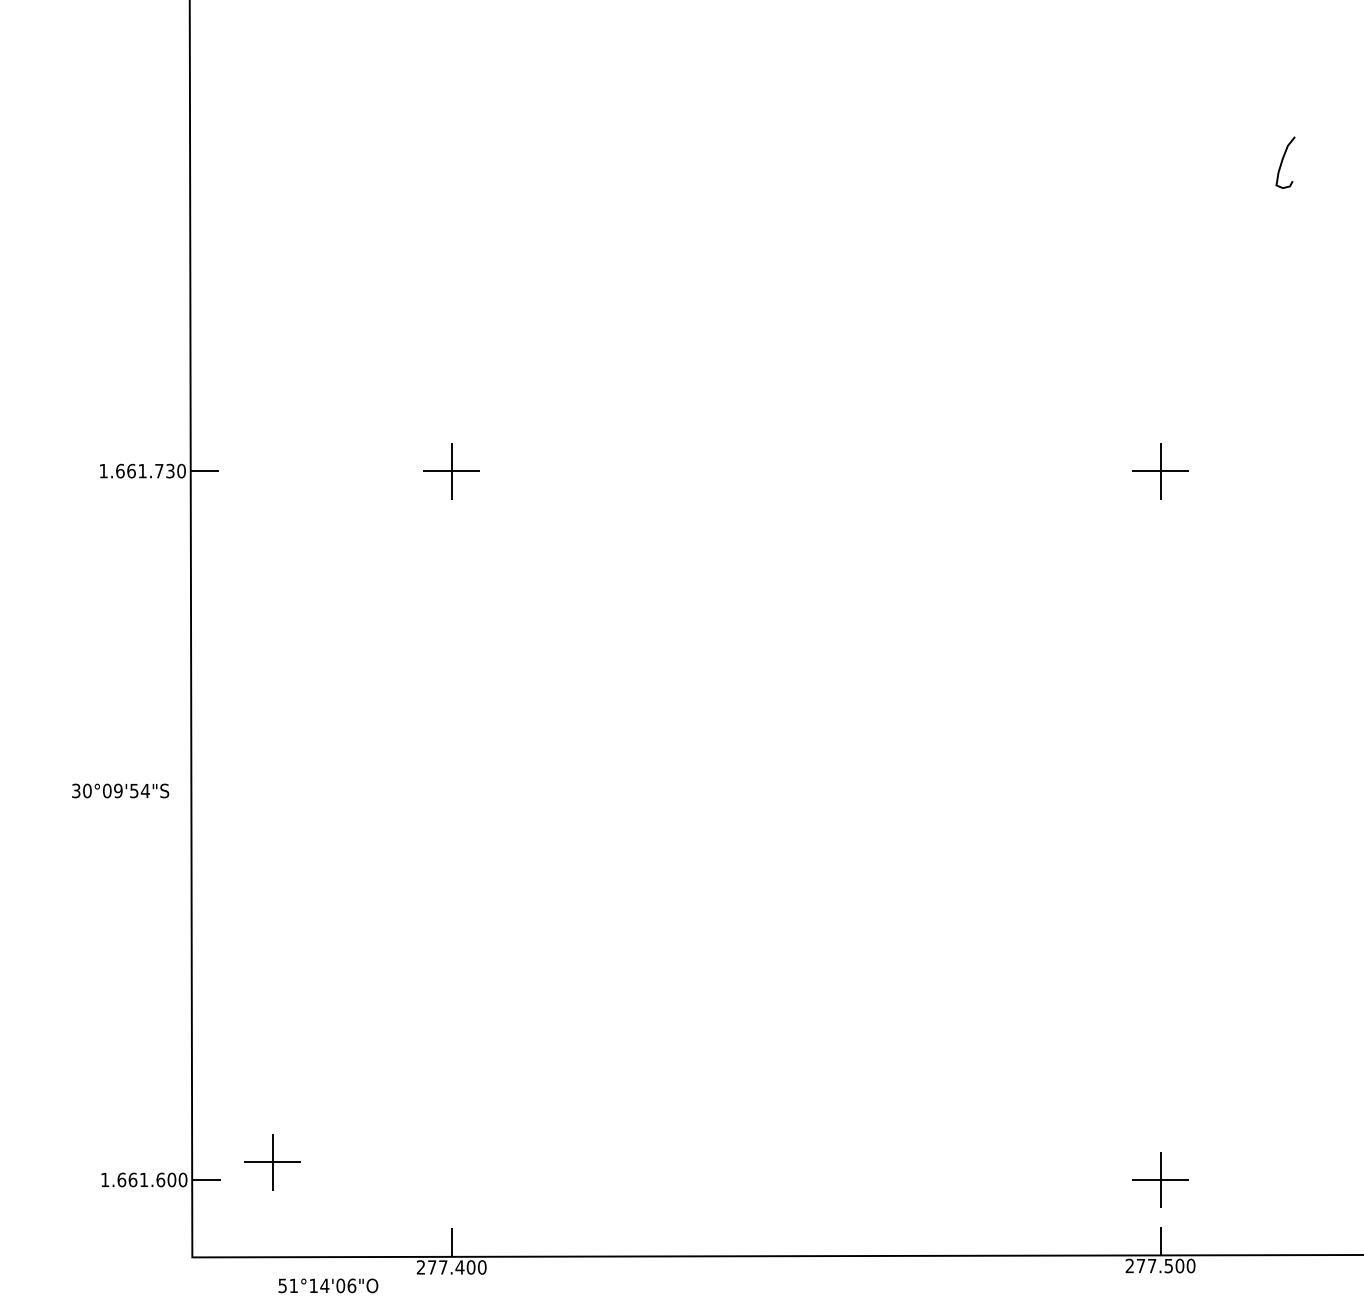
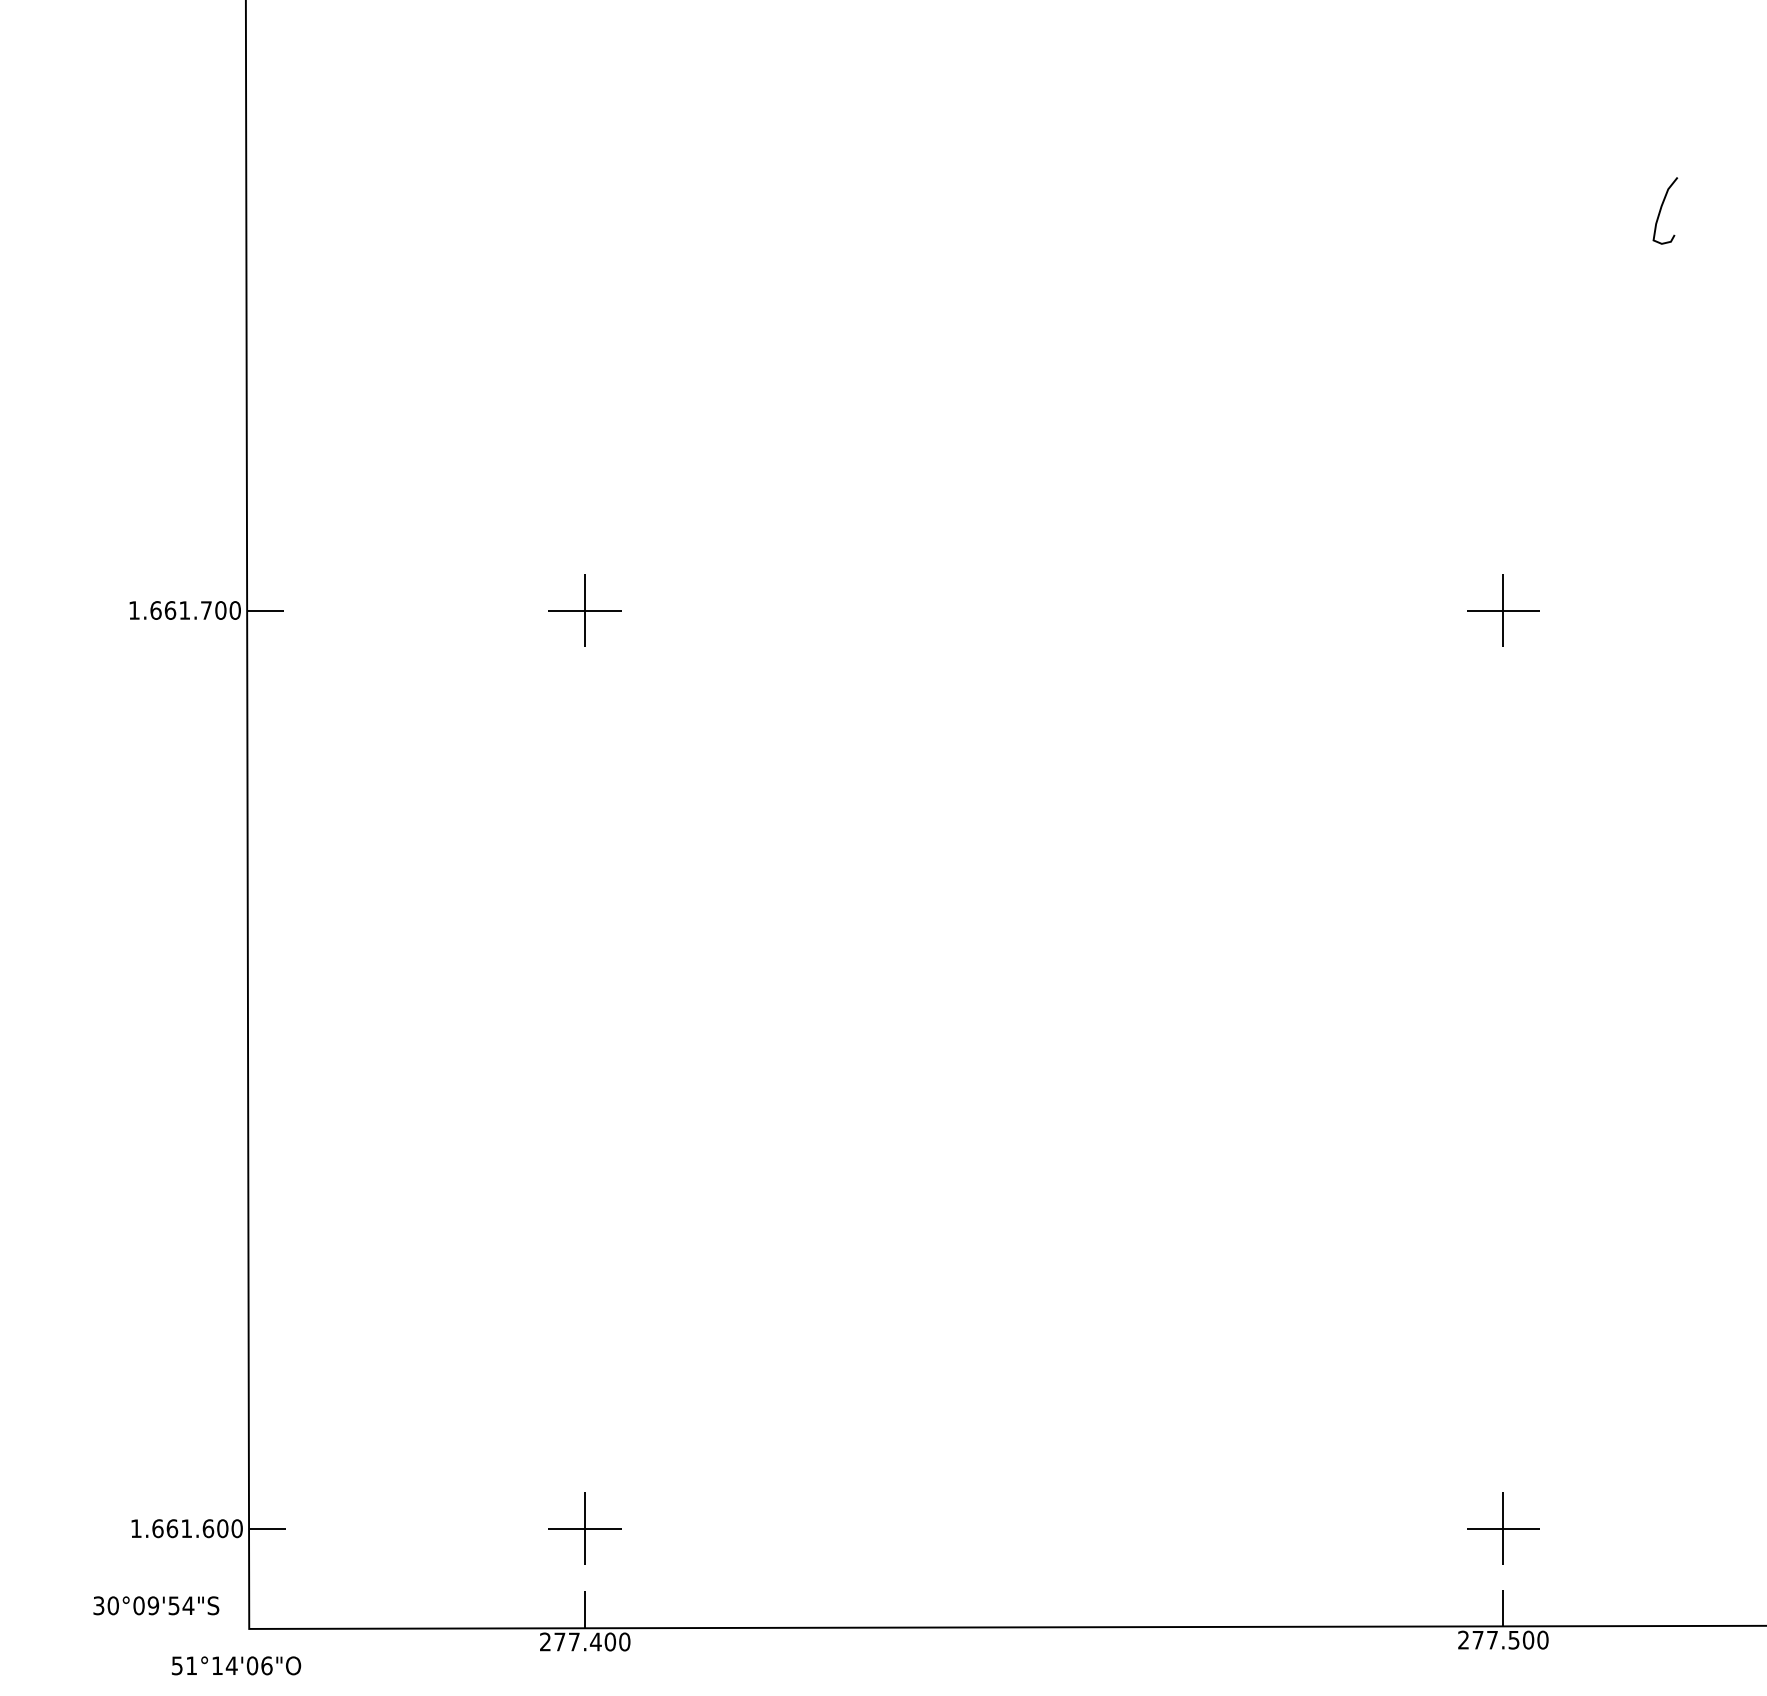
text: (170, 471) -> (220, 610), 1.661.730 -> 1.661.700
text: (120, 790) -> (156, 1605), moved
part: (272, 1162) -> (584, 1528), moved
text: (328, 1285) -> (236, 1665), moved

